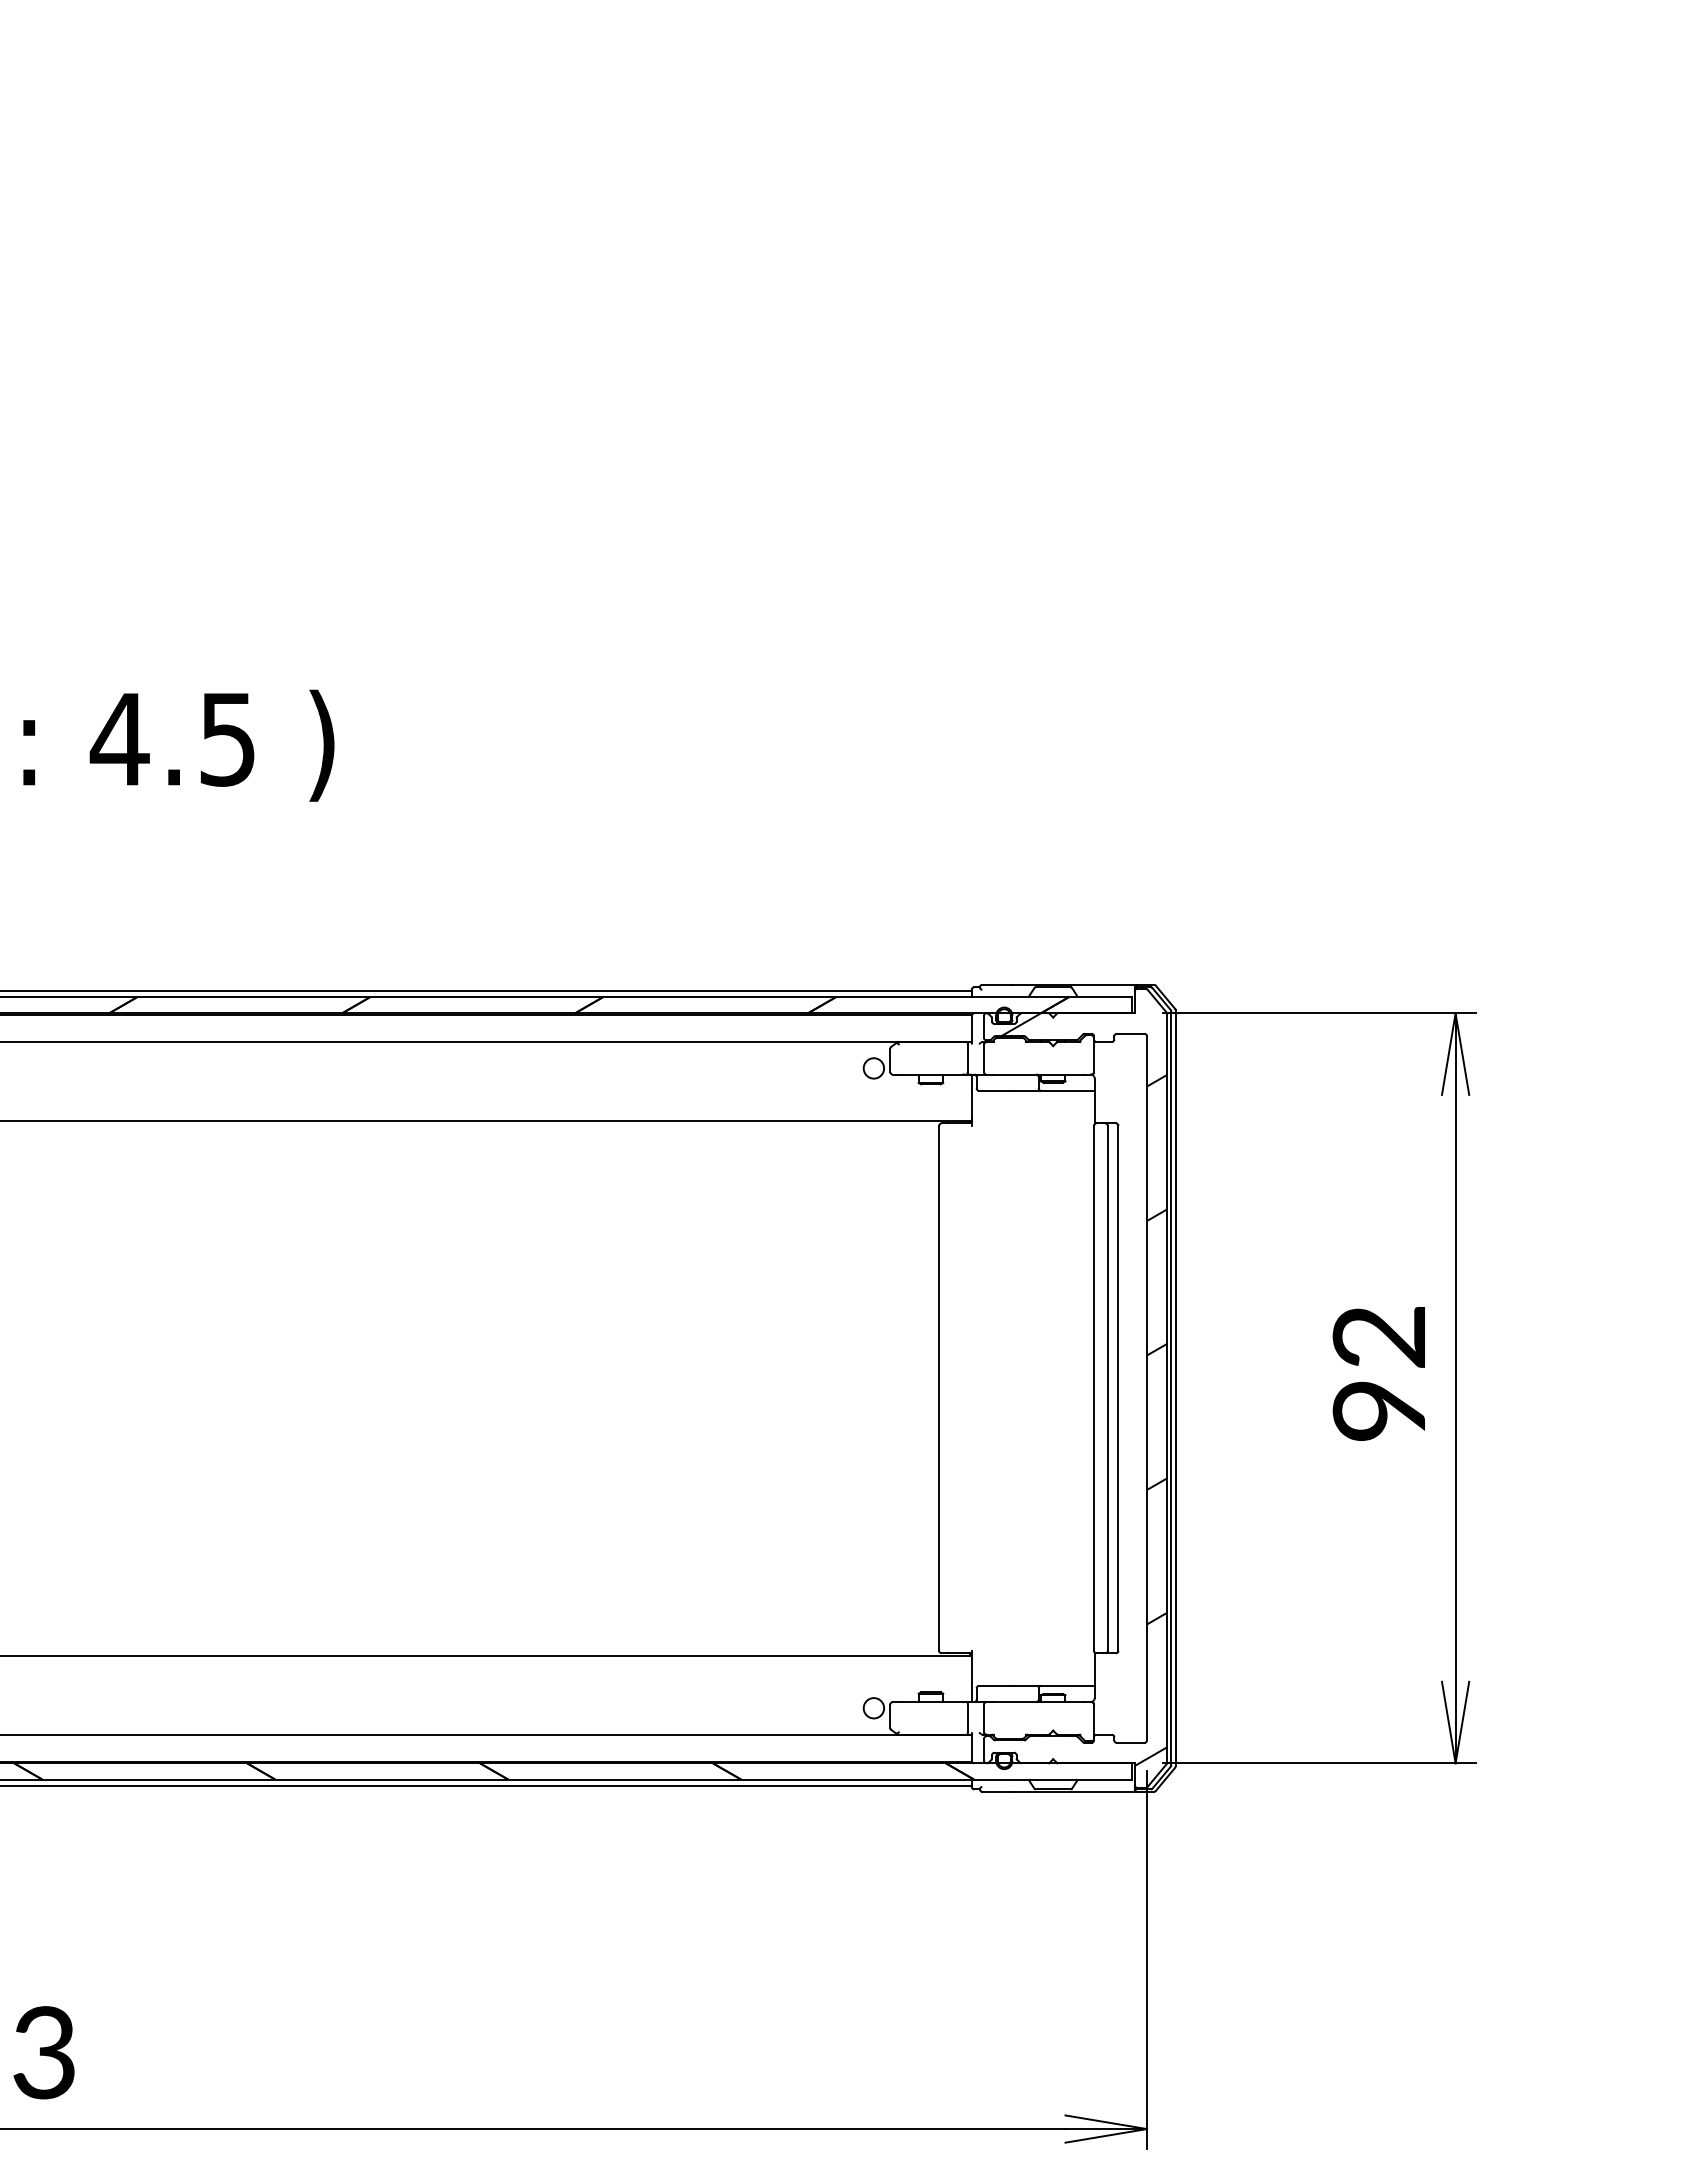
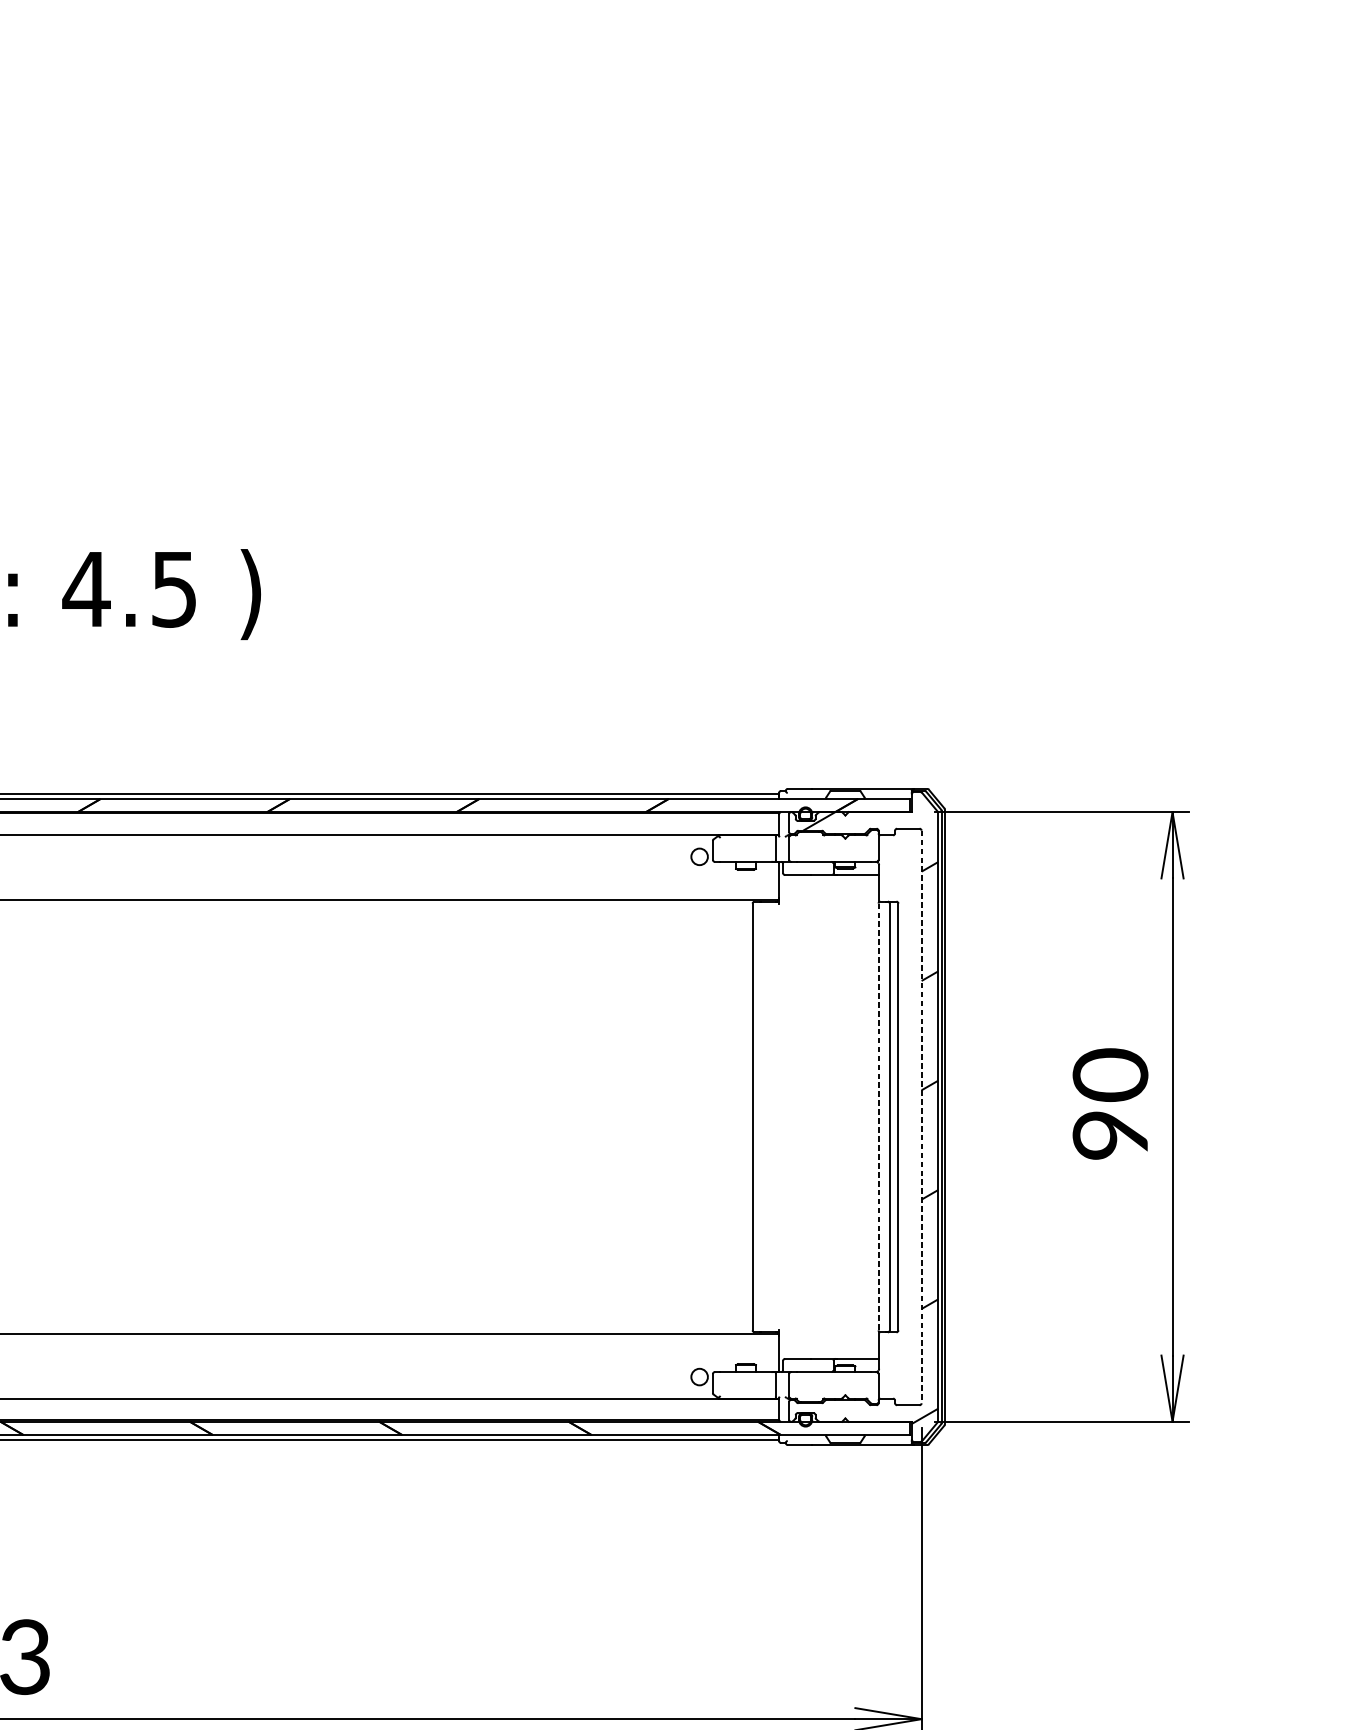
text: (1379, 1336) -> (1110, 1074), 92 -> 90
line: (1093, 1388) -> (878, 1117), solid -> dashed
line: (1146, 1388) -> (921, 1117), solid -> dashed

